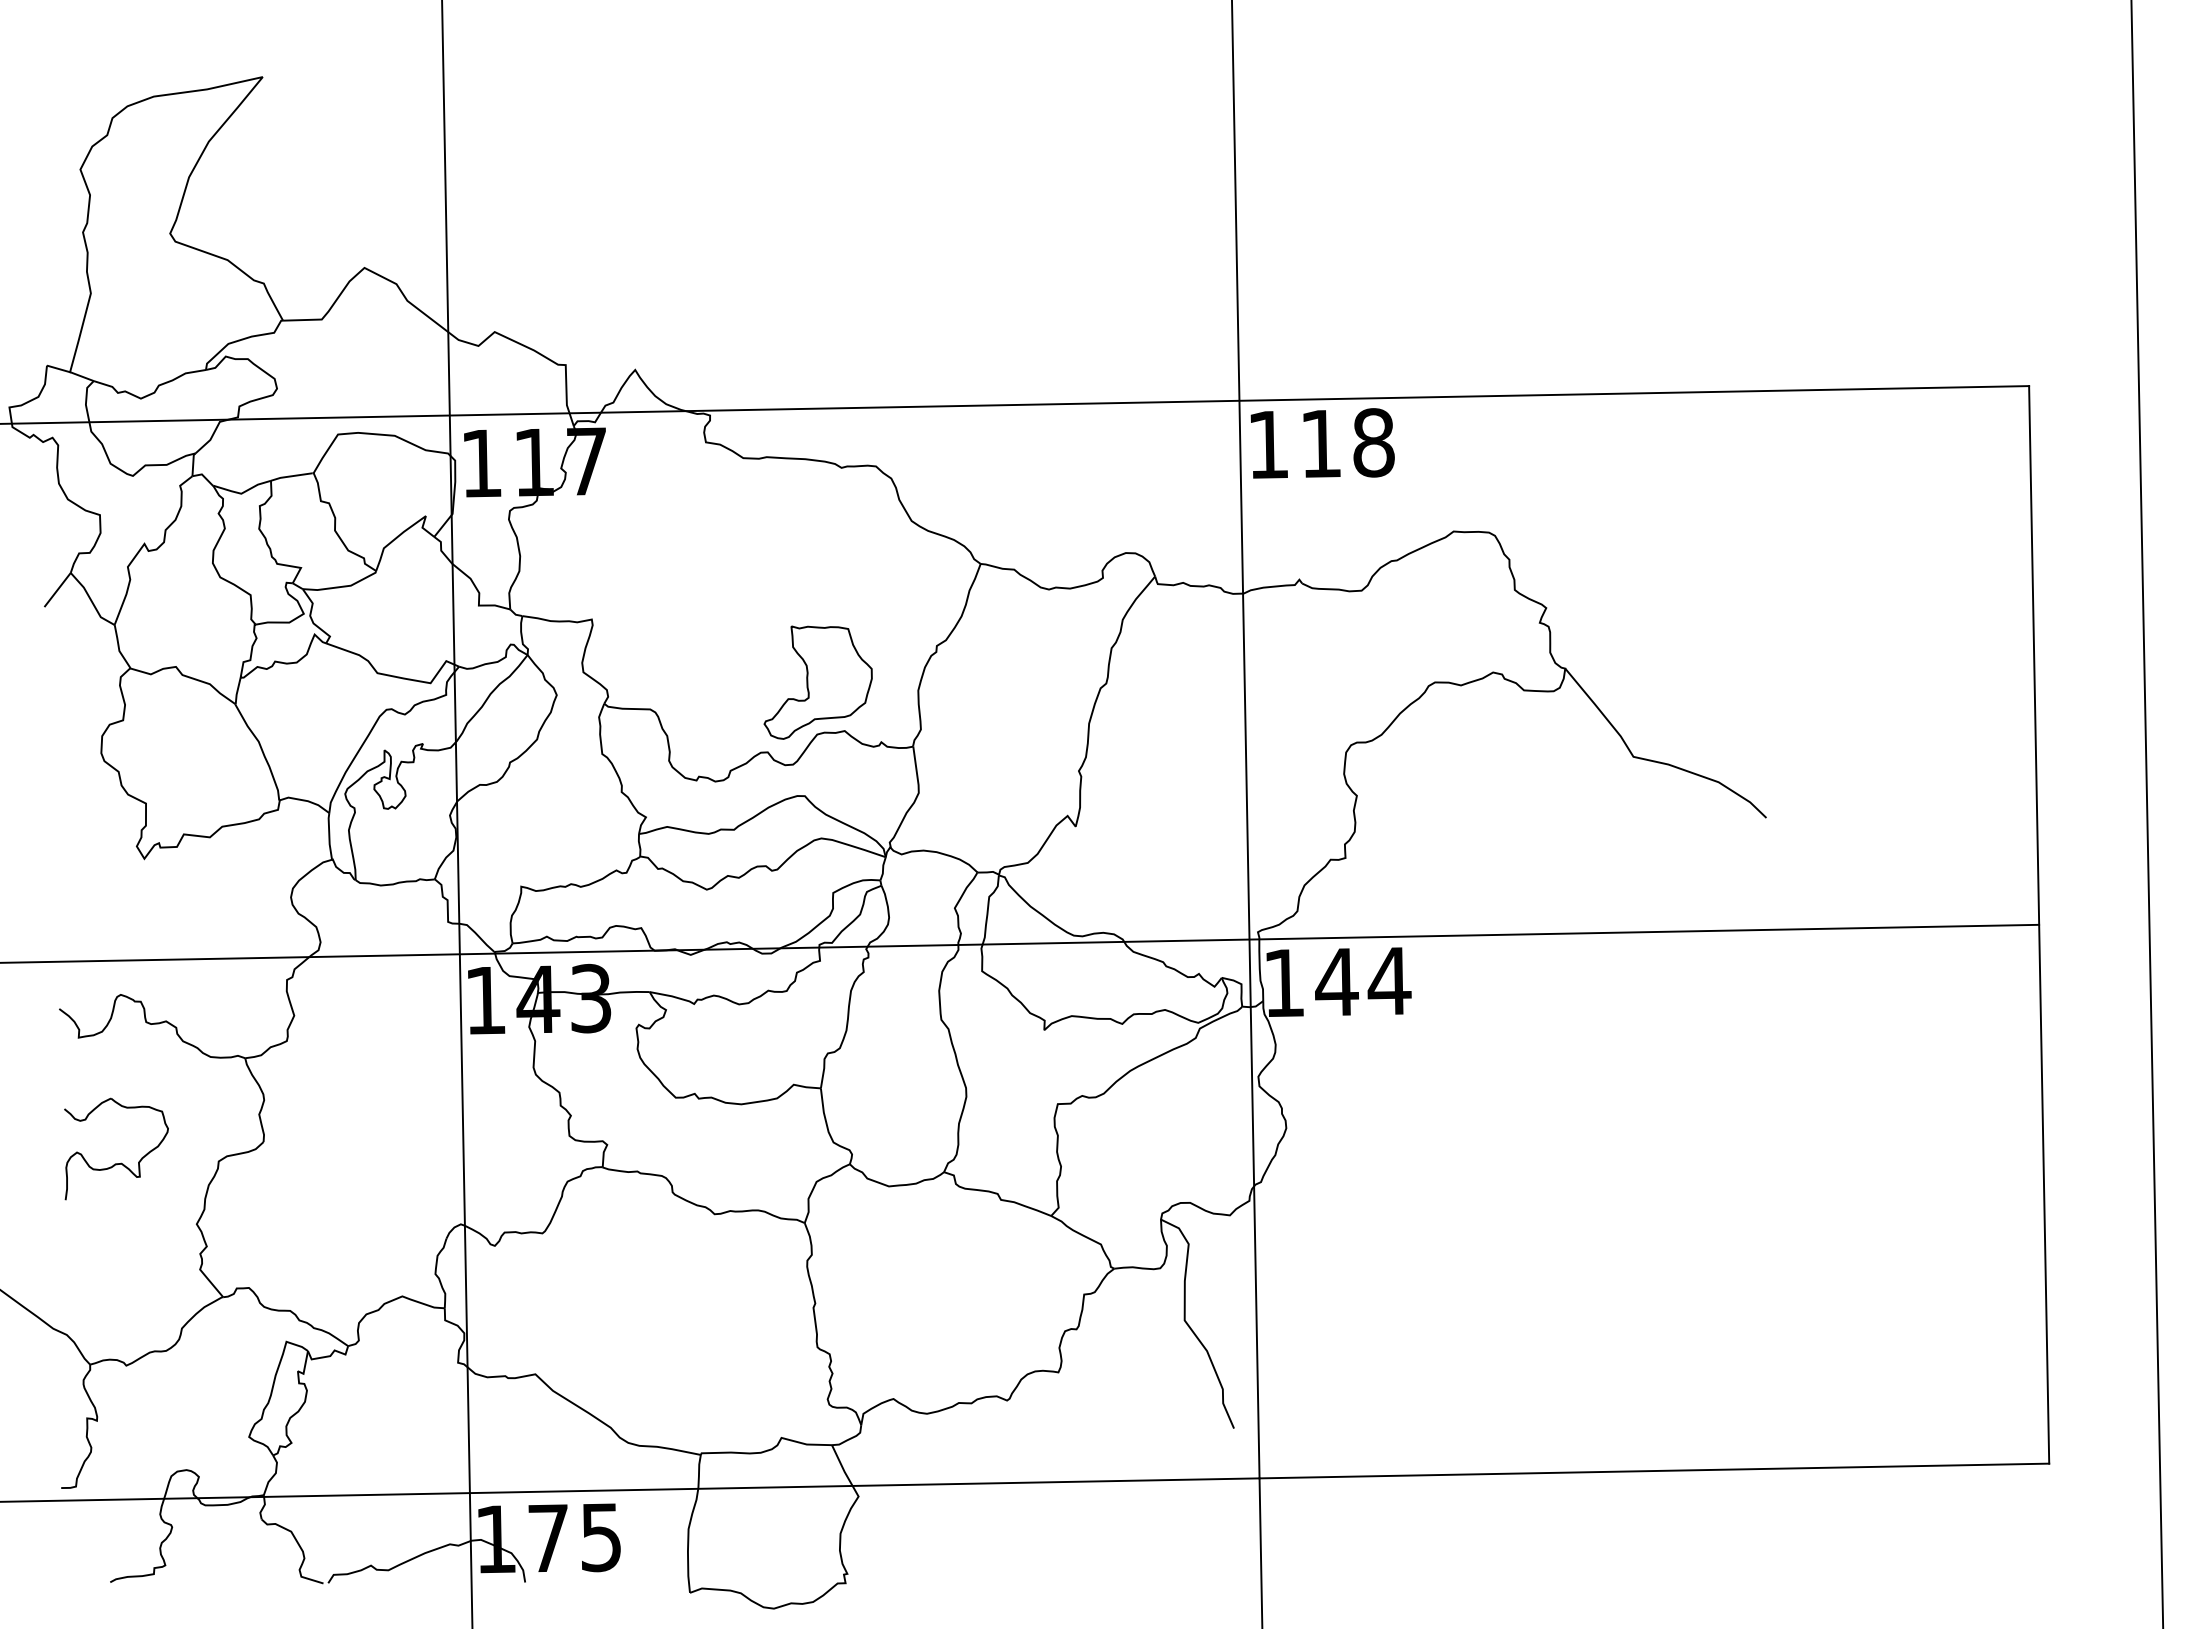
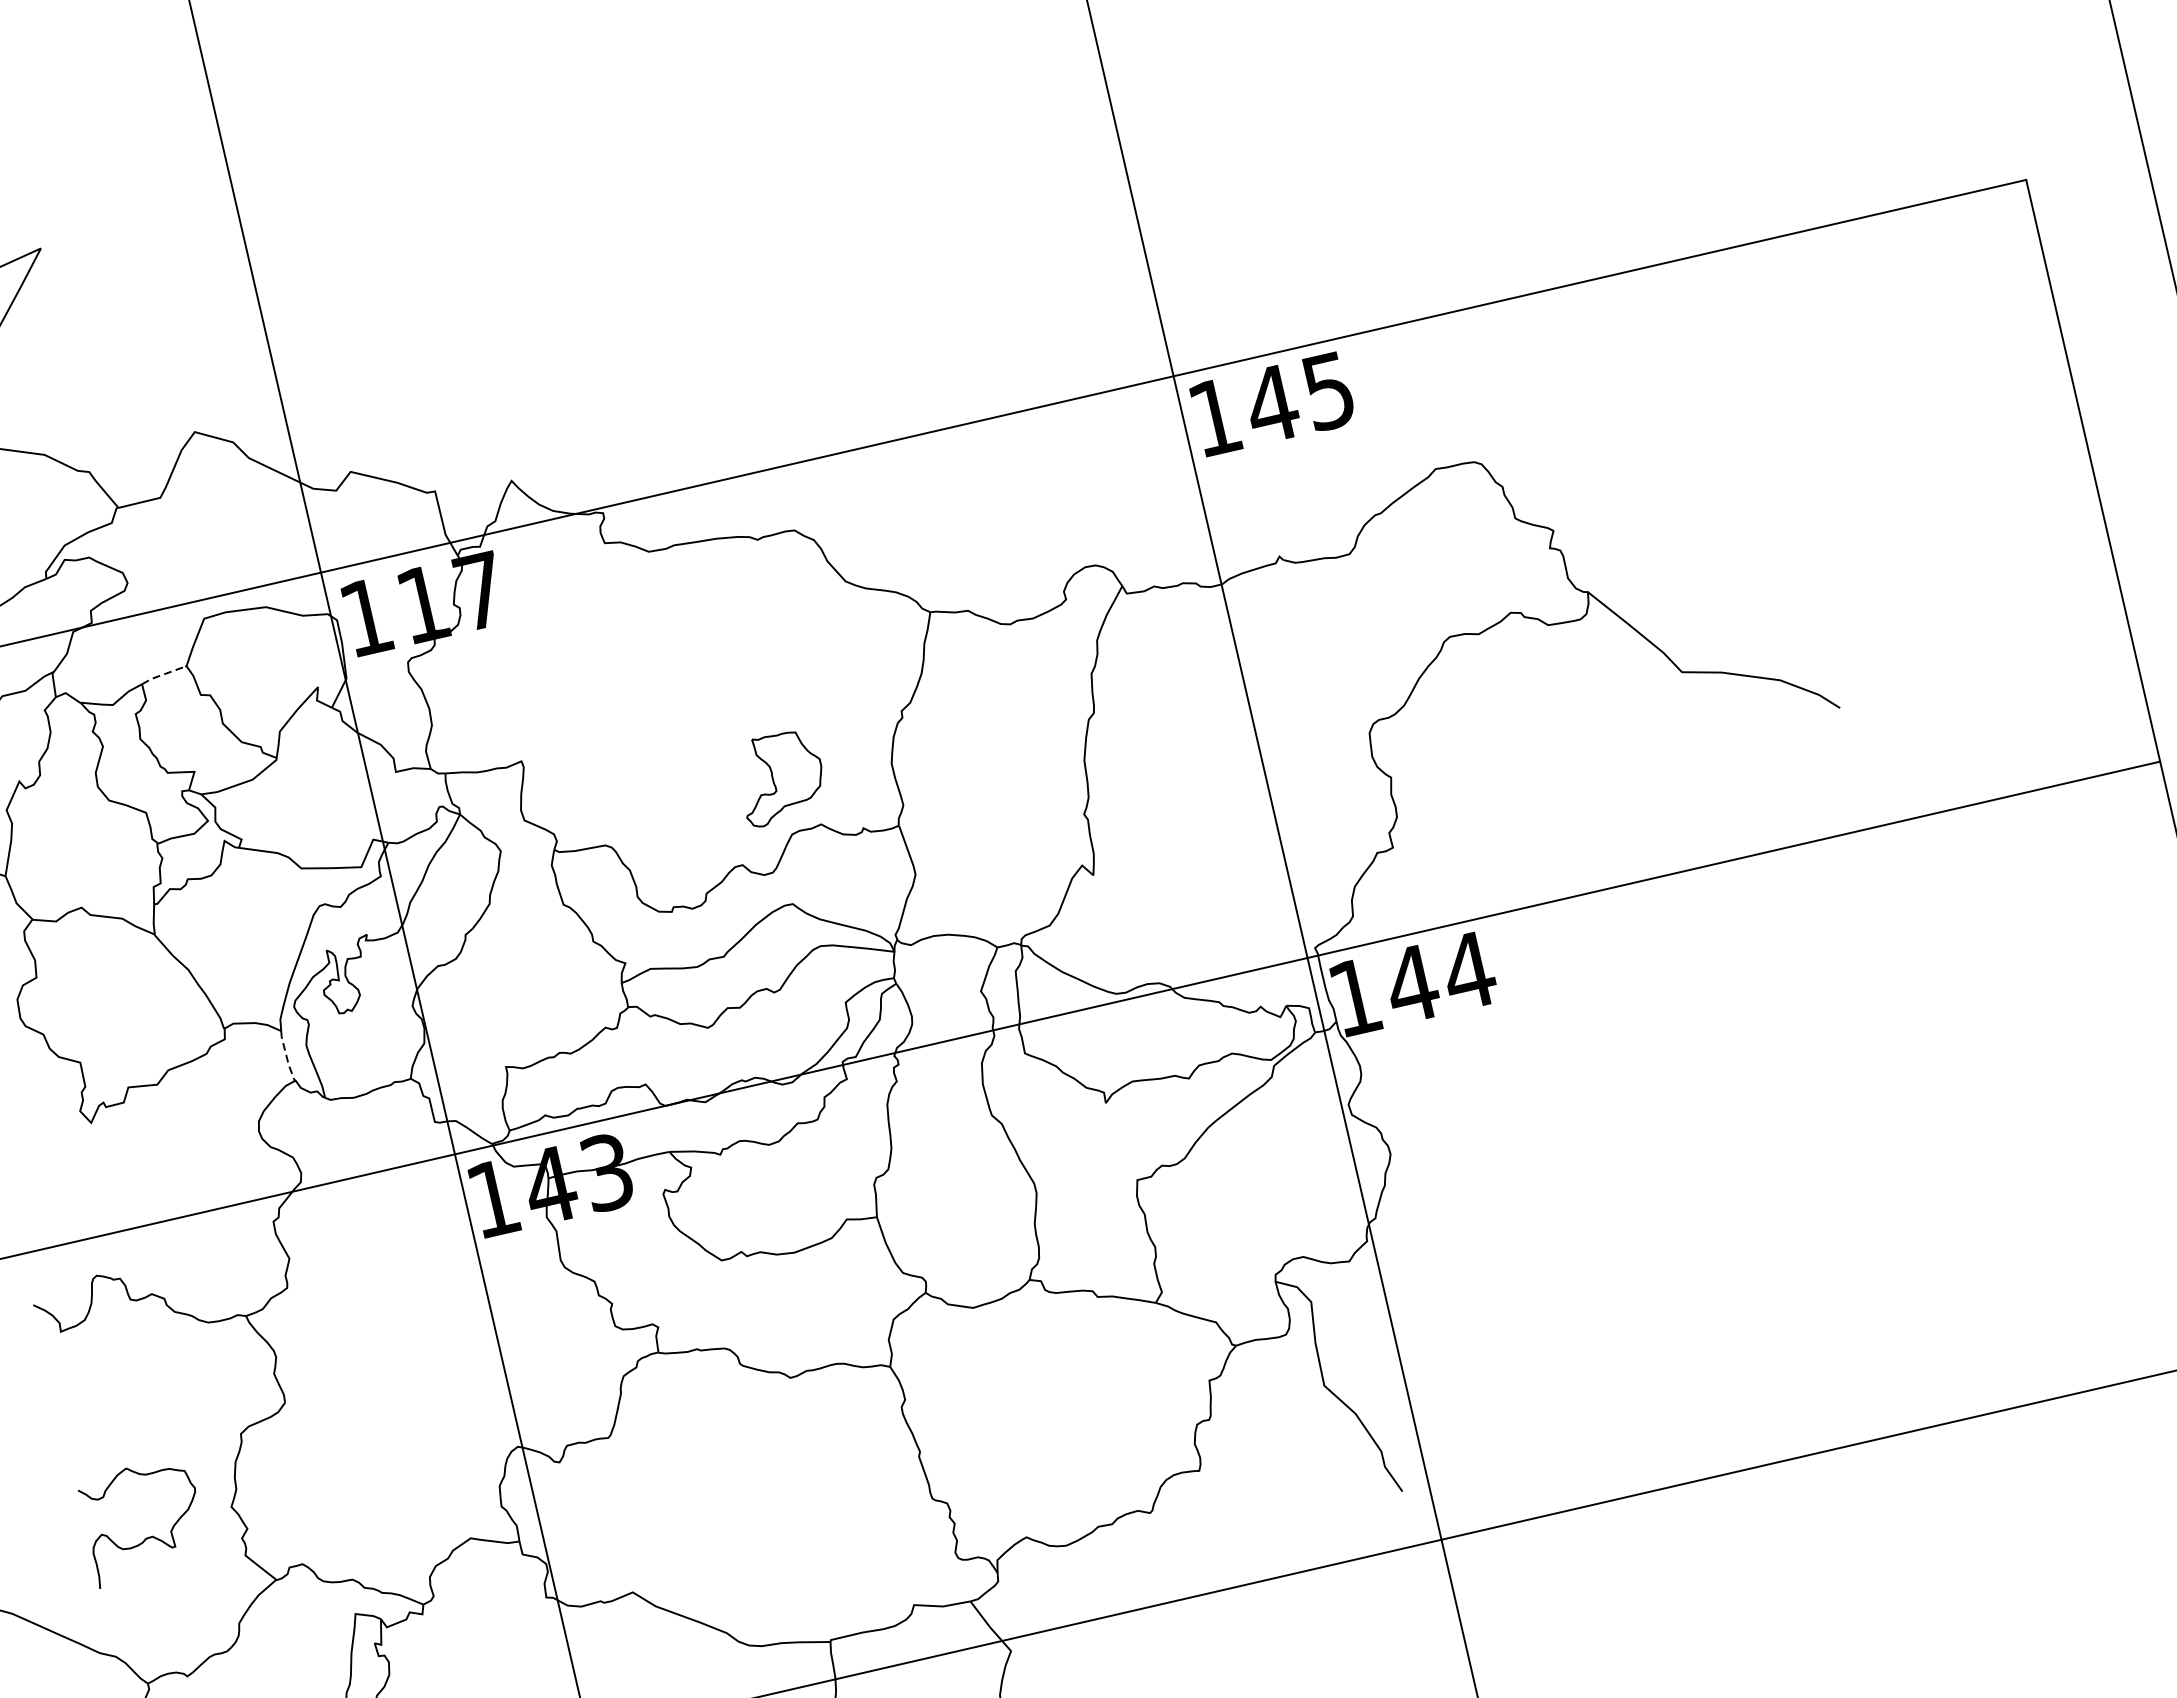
text: (1346, 442) -> (1299, 397), 118 -> 145
line: (291, 476) -> (163, 674), solid -> dashed
part: (817, 682) -> (780, 778), size x0.7
line: (329, 836) -> (286, 1056), solid -> dashed
part: (121, 1162) -> (152, 1535), moved

